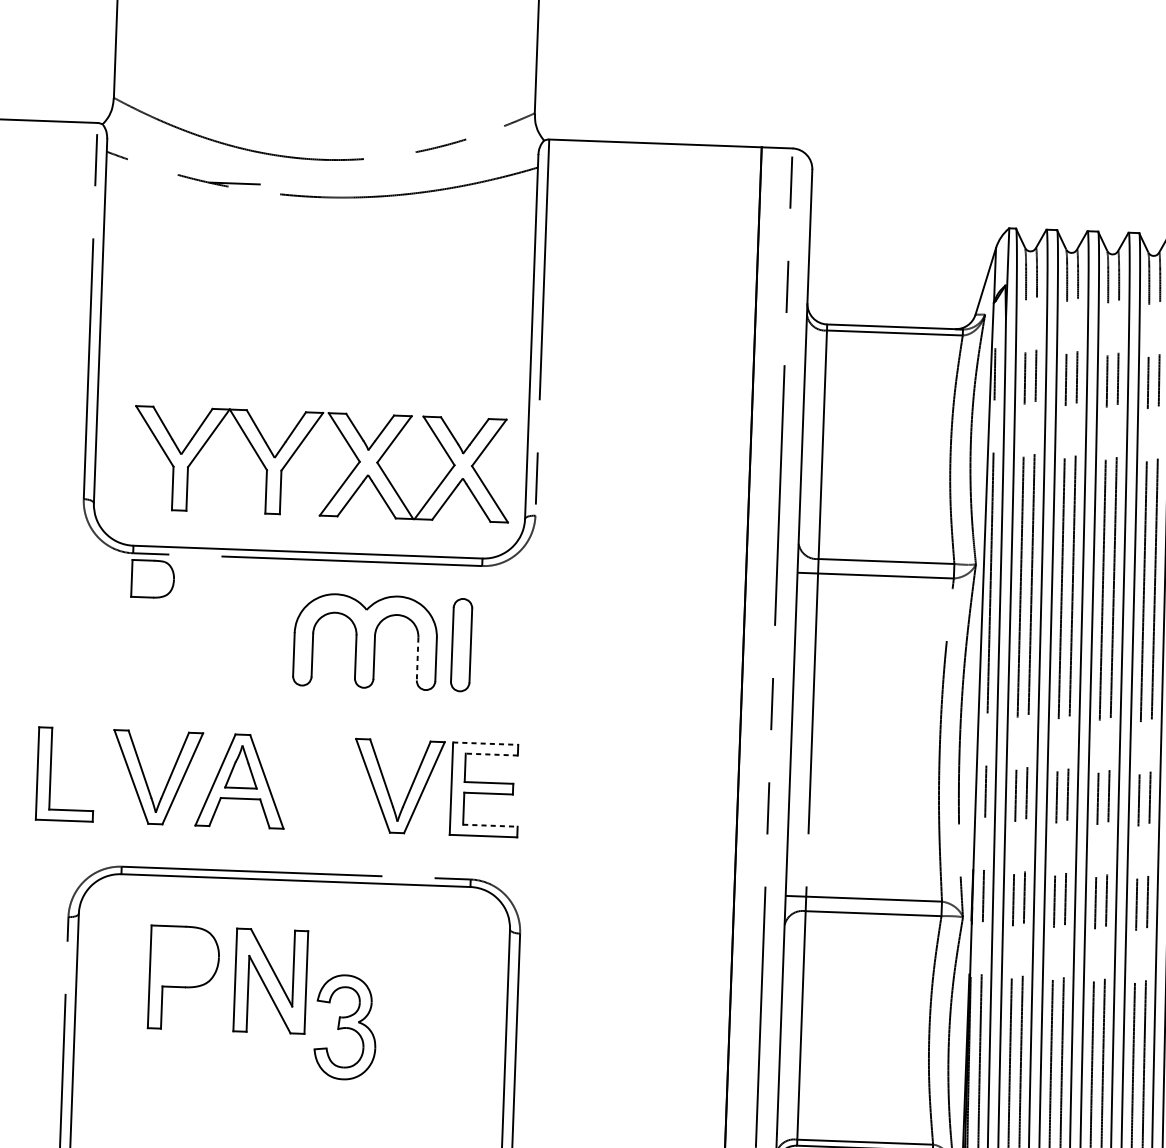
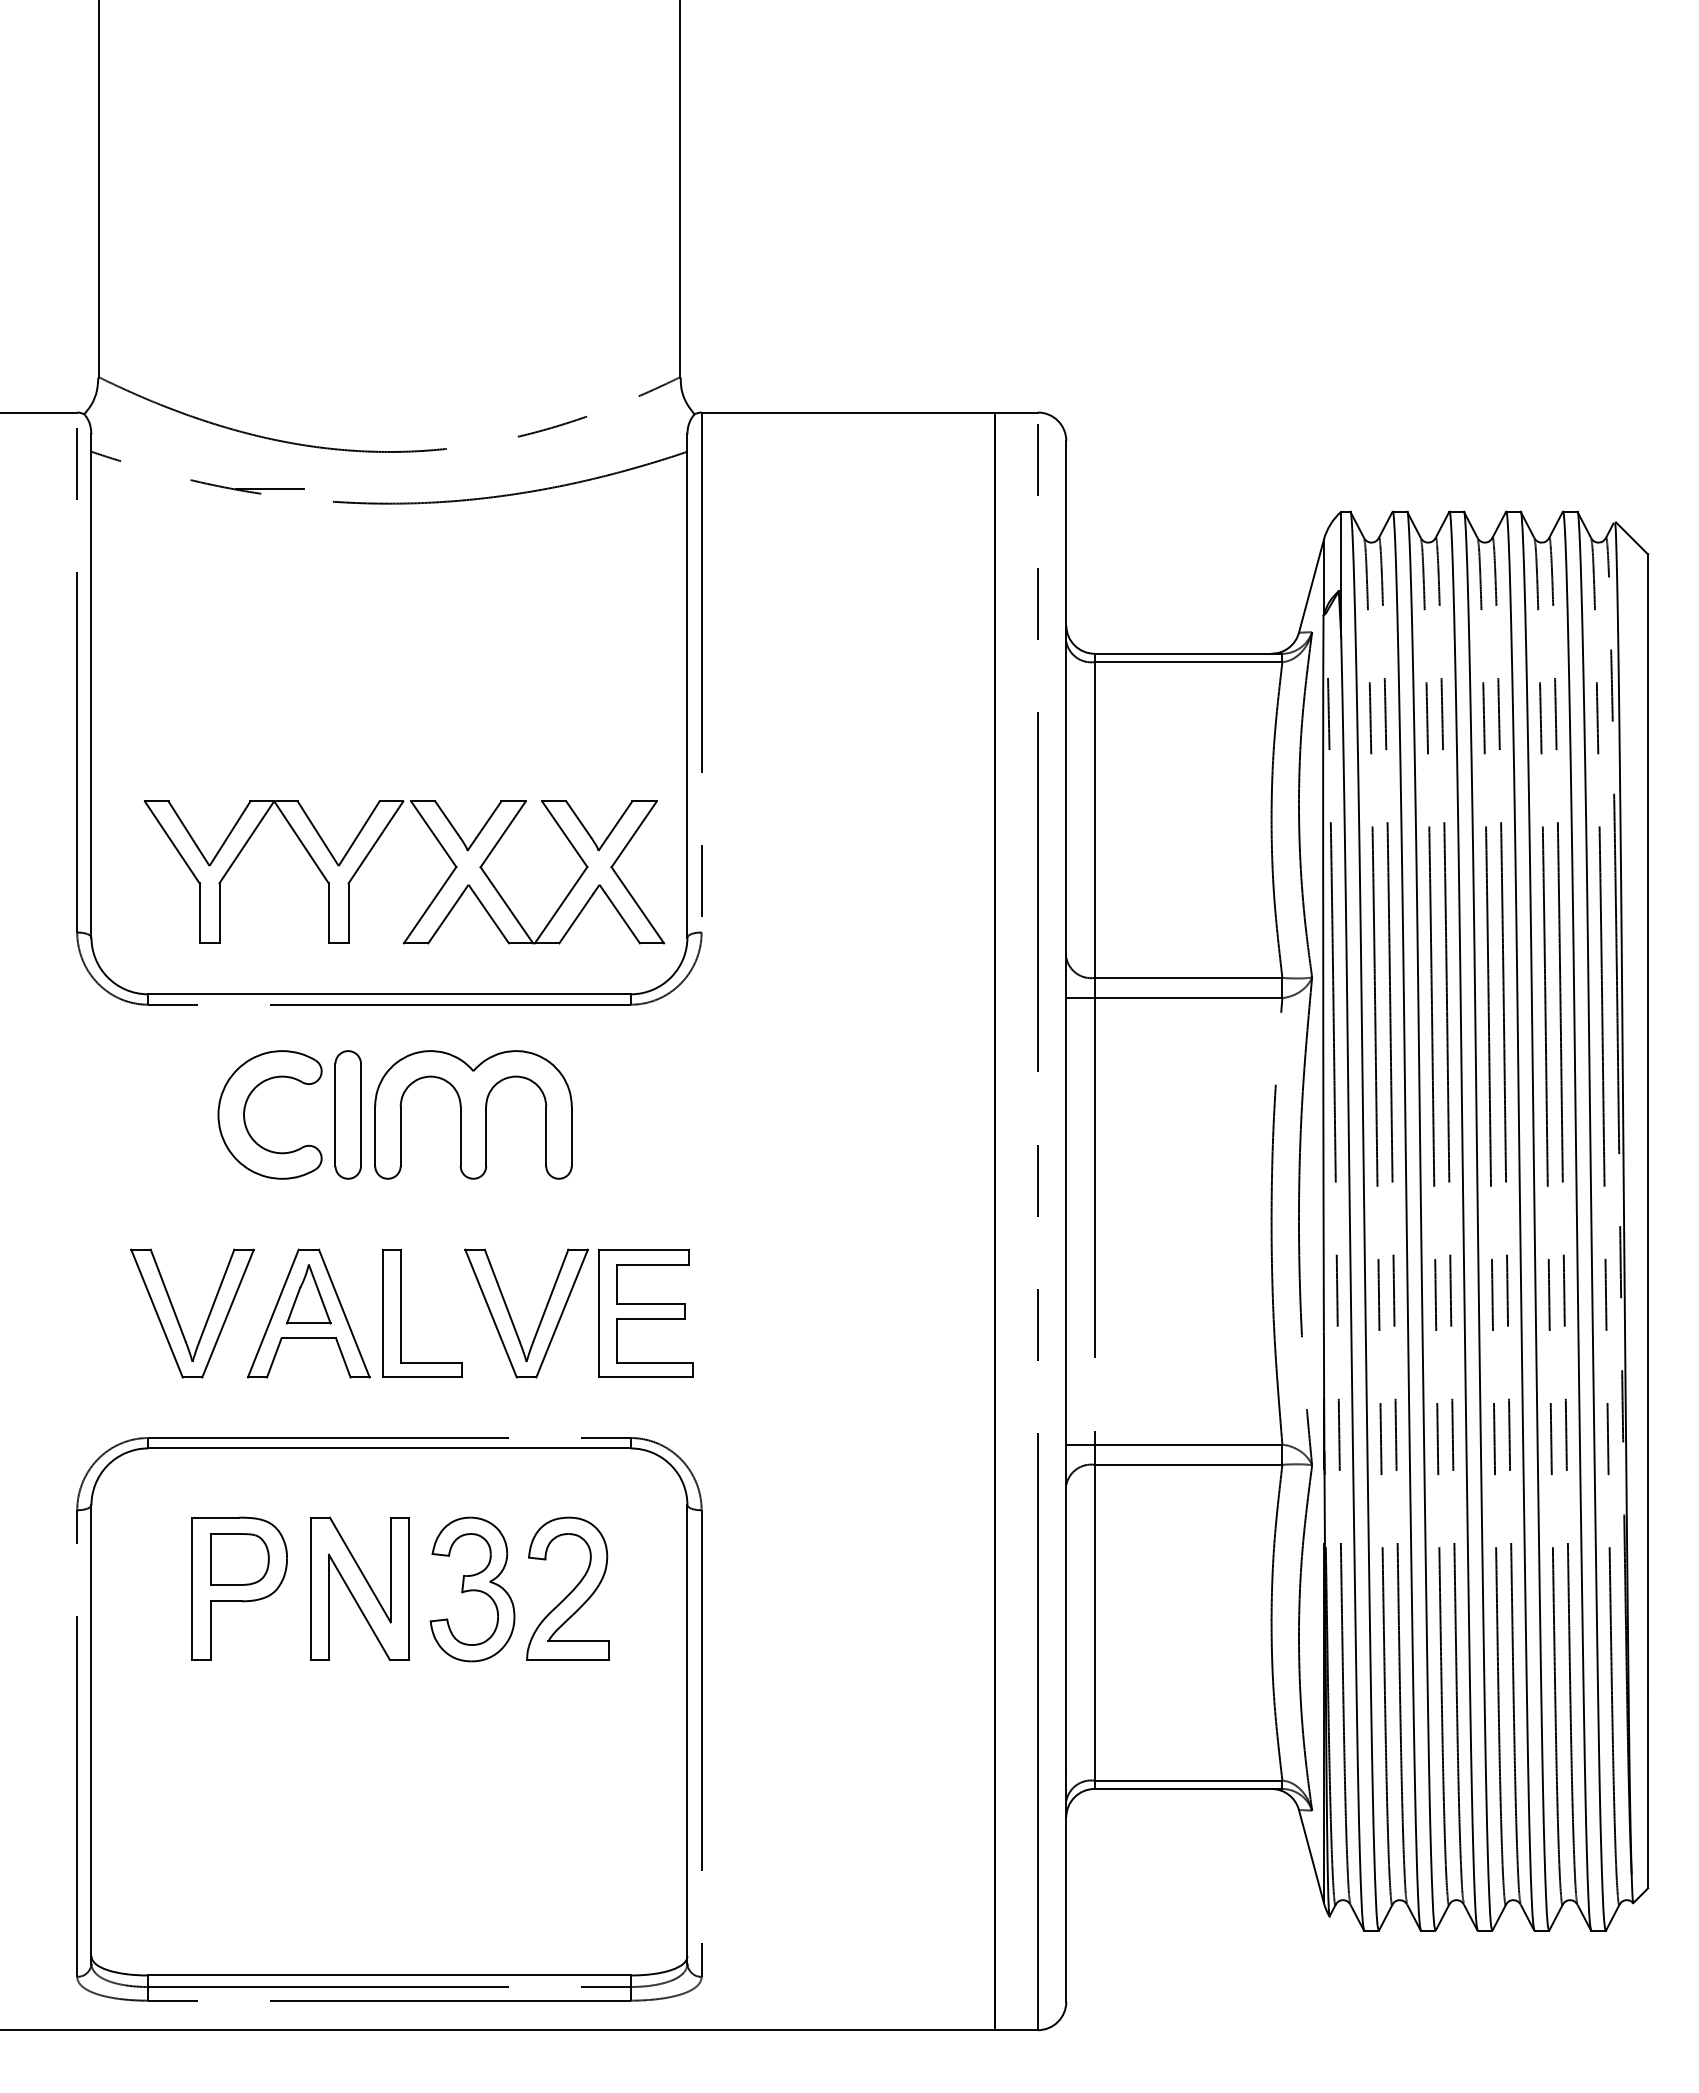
part: (152, 579) -> (239, 1559), moved
part: (200, 633) -> (245, 1111), added
part: (461, 644) -> (347, 1114), moved
line: (417, 659) -> (546, 1136), dashed -> solid
line: (485, 743) -> (644, 1249), dashed -> solid
line: (491, 754) -> (652, 1264), dashed -> solid
part: (50, 773) -> (401, 1313), moved
line: (490, 825) -> (655, 1362), dashed -> solid
part: (421, 986) -> (567, 1588), added
part: (345, 1027) -> (472, 1589), moved

